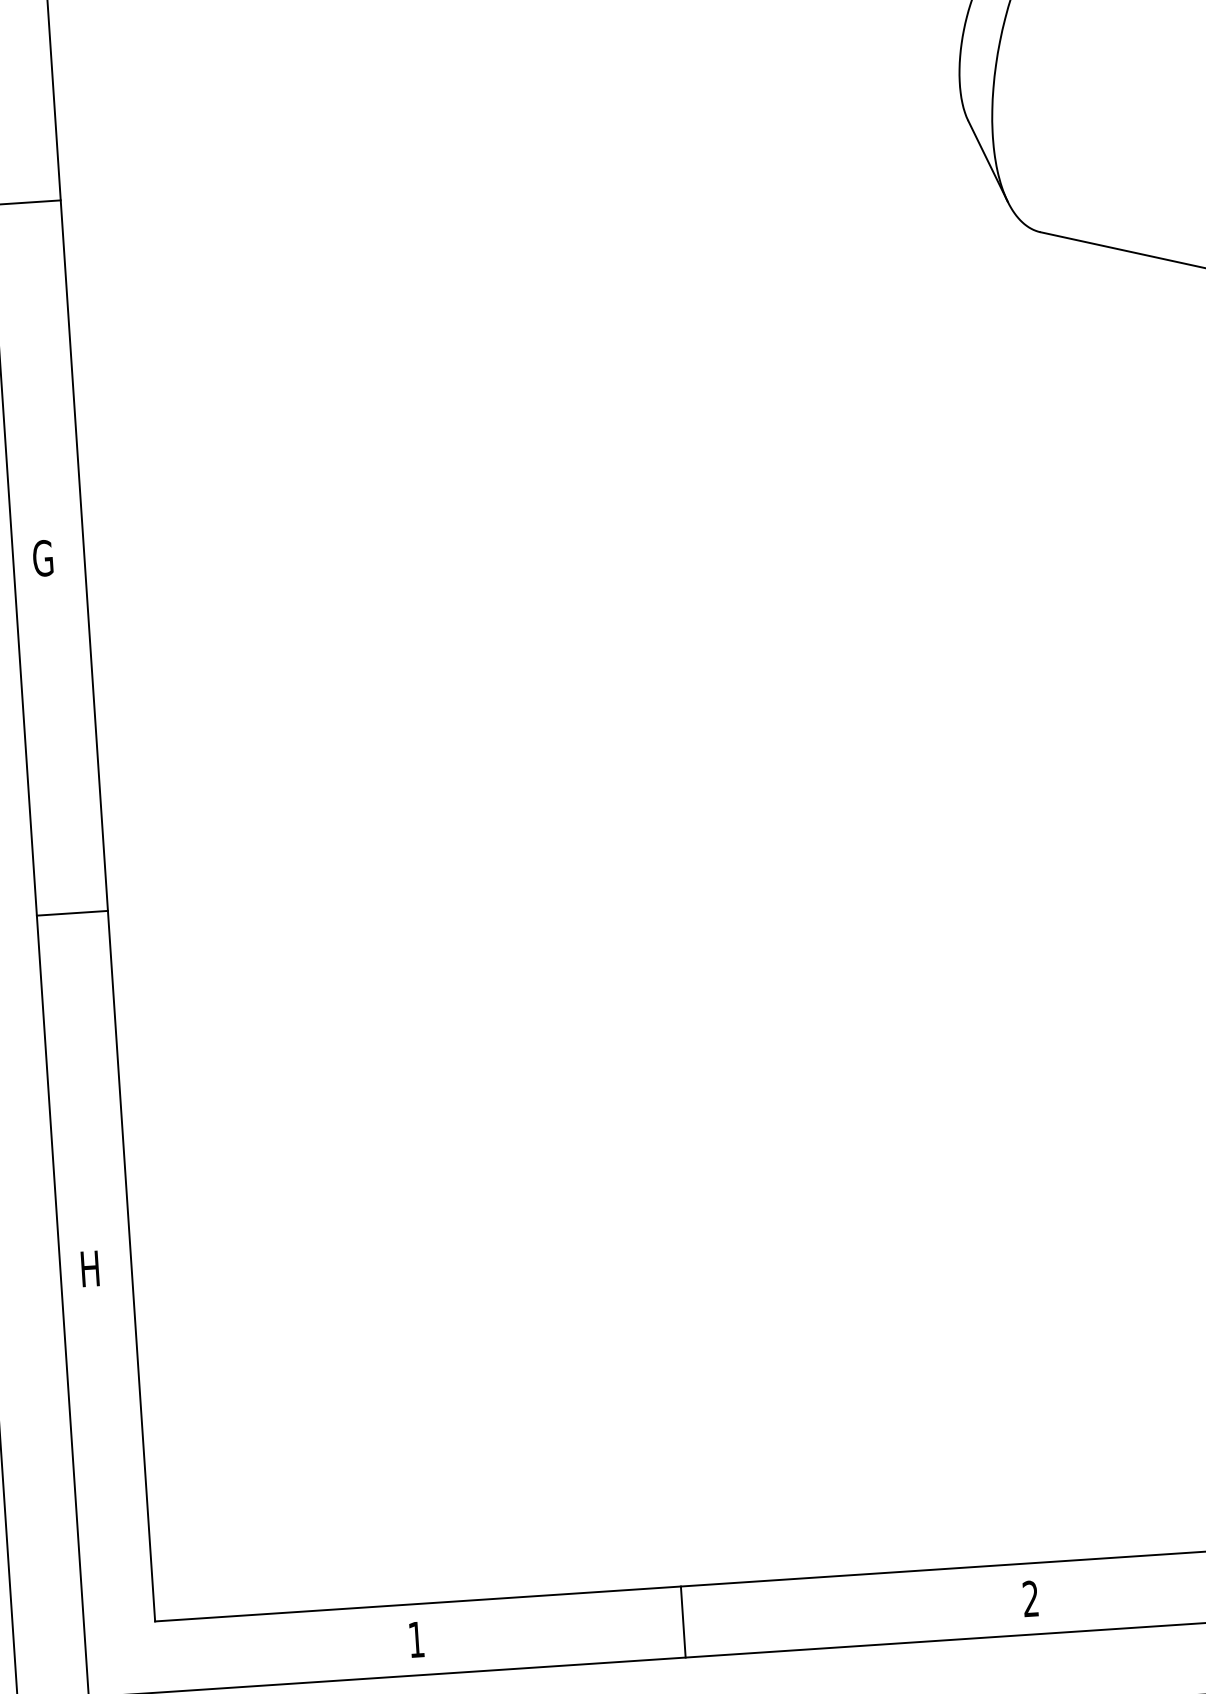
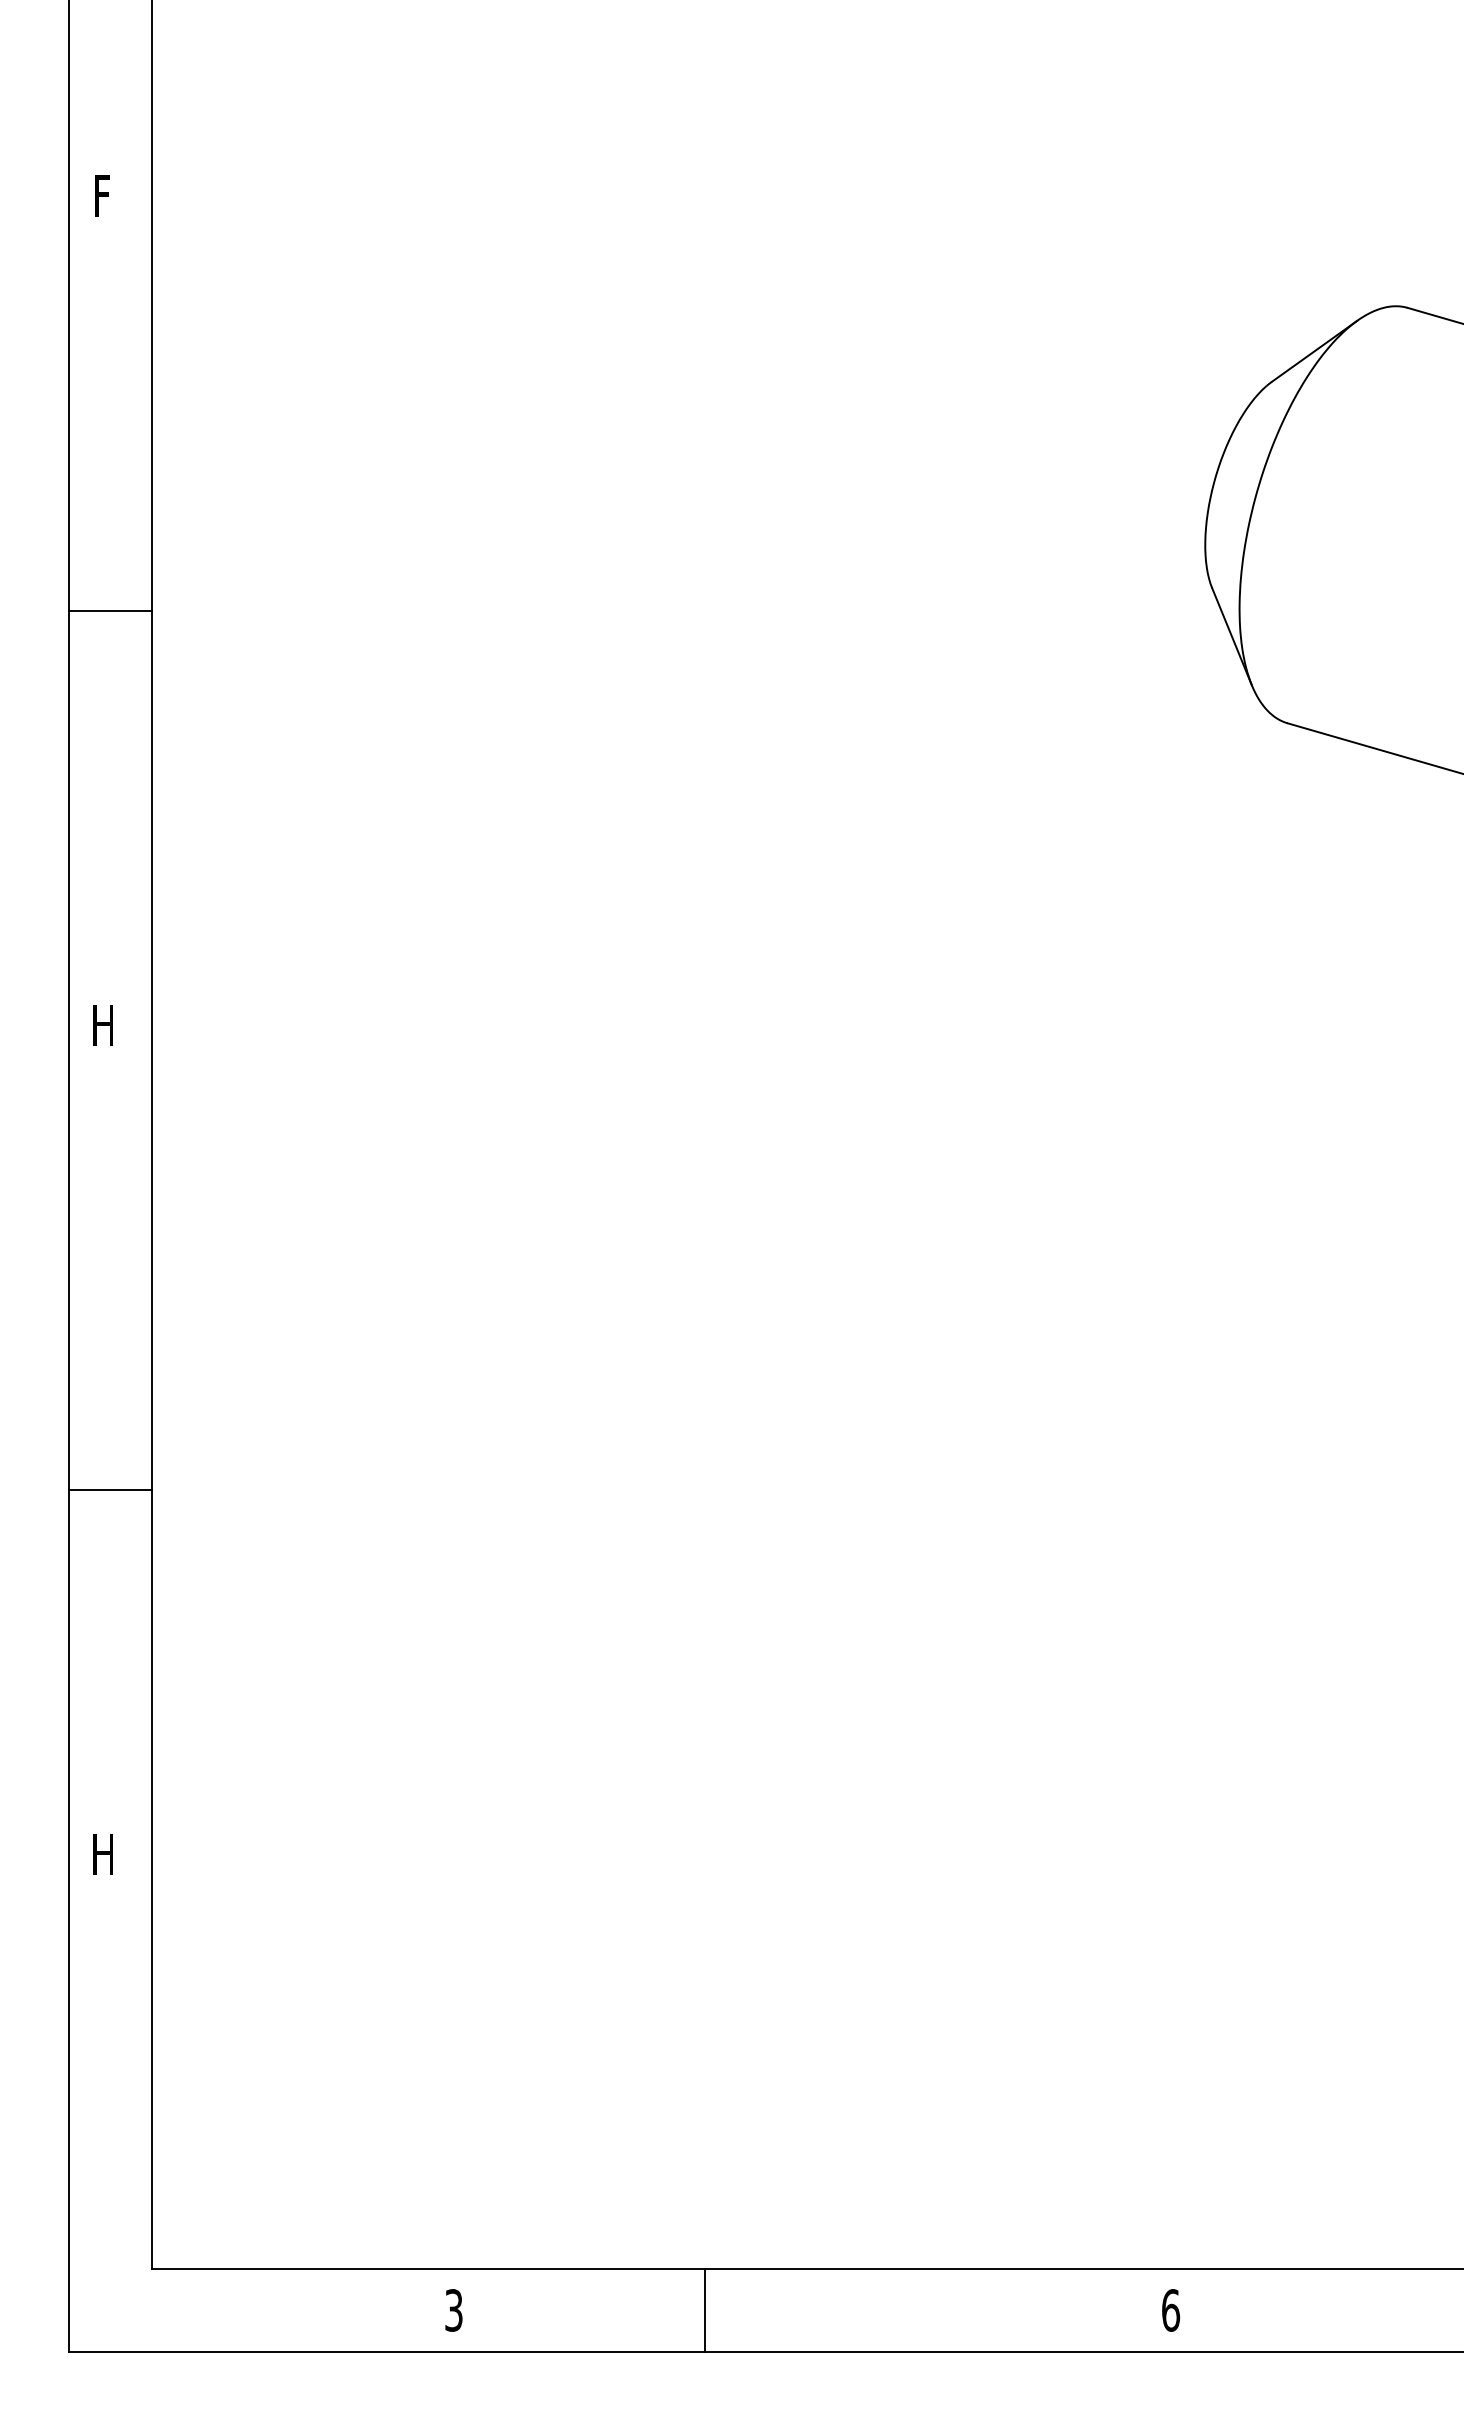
text: (43, 557) -> (103, 1024), G -> H
line: (71, 913) -> (109, 1489), moved
text: (1031, 1598) -> (1171, 2310), 2 -> 6
line: (683, 1622) -> (705, 2310), moved
text: (416, 1639) -> (453, 2310), 1 -> 3

